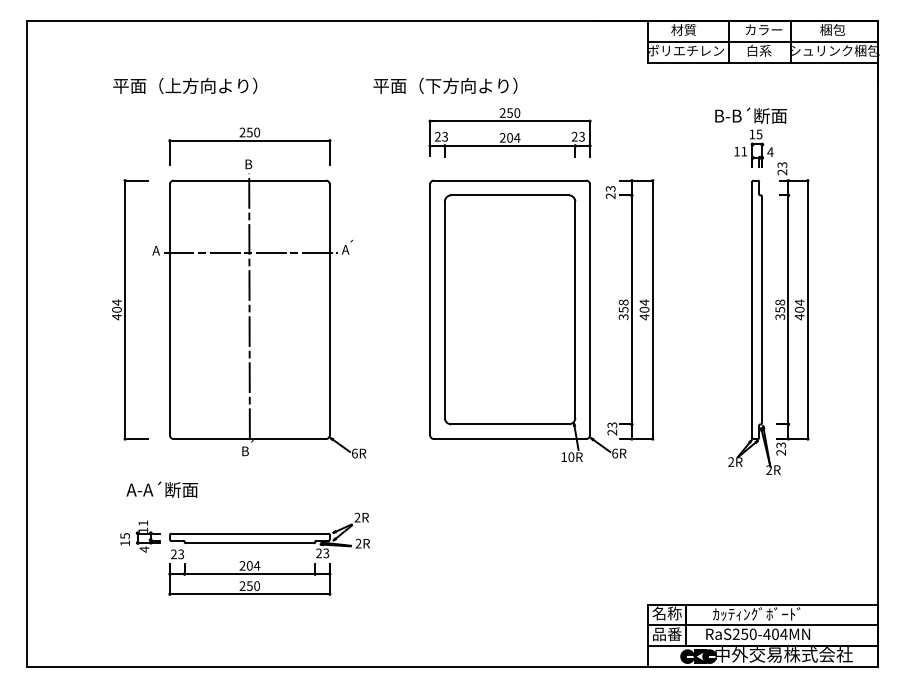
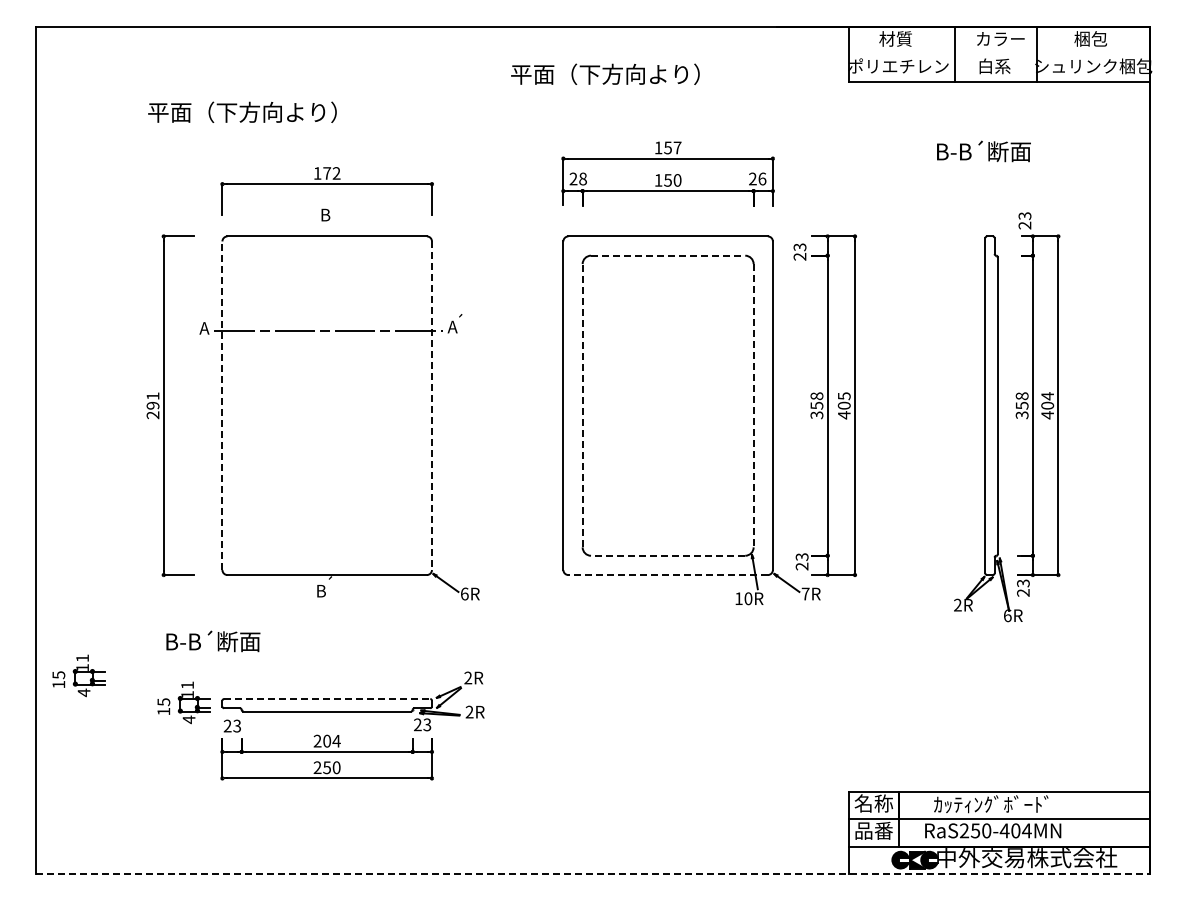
line: (762, 41) -> (999, 54), removed
text: (445, 85) -> (605, 73), moved
text: (173, 86) -> (226, 112), 平面（上方向より） -> 平面（下方向より）
text: (509, 112) -> (667, 147), 250 -> 157
text: (249, 132) -> (326, 173), 250 -> 172
text: (444, 136) -> (582, 178), 23 -> 28
text: (582, 136) -> (762, 178), 23 -> 26
text: (509, 137) -> (667, 180), 204 -> 150
part: (753, 148) -> (987, 194), removed
line: (510, 195) -> (668, 255), solid -> dashed
text: (644, 302) -> (844, 396), 404 -> 405
line: (249, 306) -> (326, 401), removed
text: (116, 309) -> (152, 405), 404 -> 291
line: (169, 309) -> (222, 405), solid -> dashed
line: (444, 309) -> (582, 405), solid -> dashed
line: (575, 309) -> (753, 405), solid -> dashed
line: (329, 310) -> (431, 406), solid -> dashed
line: (509, 424) -> (667, 555), solid -> dashed
line: (510, 439) -> (668, 575), solid -> dashed
text: (614, 453) -> (805, 593), 6R -> 7R
text: (769, 469) -> (1007, 615), 2R -> 6R
text: (162, 489) -> (212, 641), A-A´断面 -> B-B´断面
part: (60, 515) -> (78, 675), added
line: (250, 534) -> (327, 699), solid -> dashed
line: (453, 666) -> (593, 873), solid -> dashed

